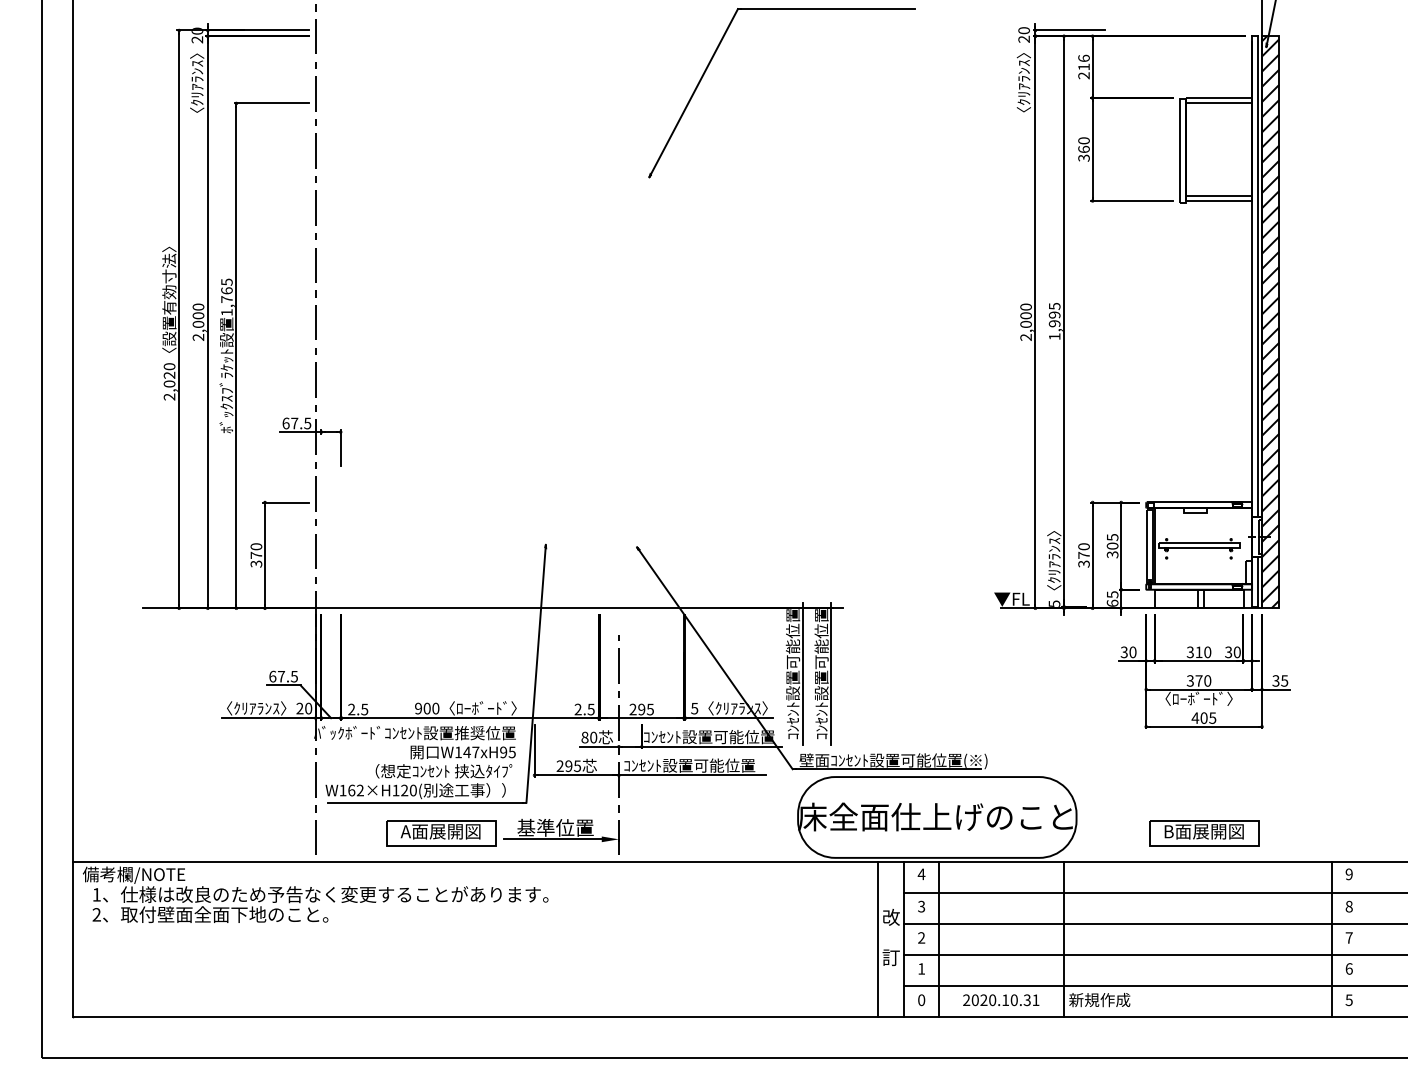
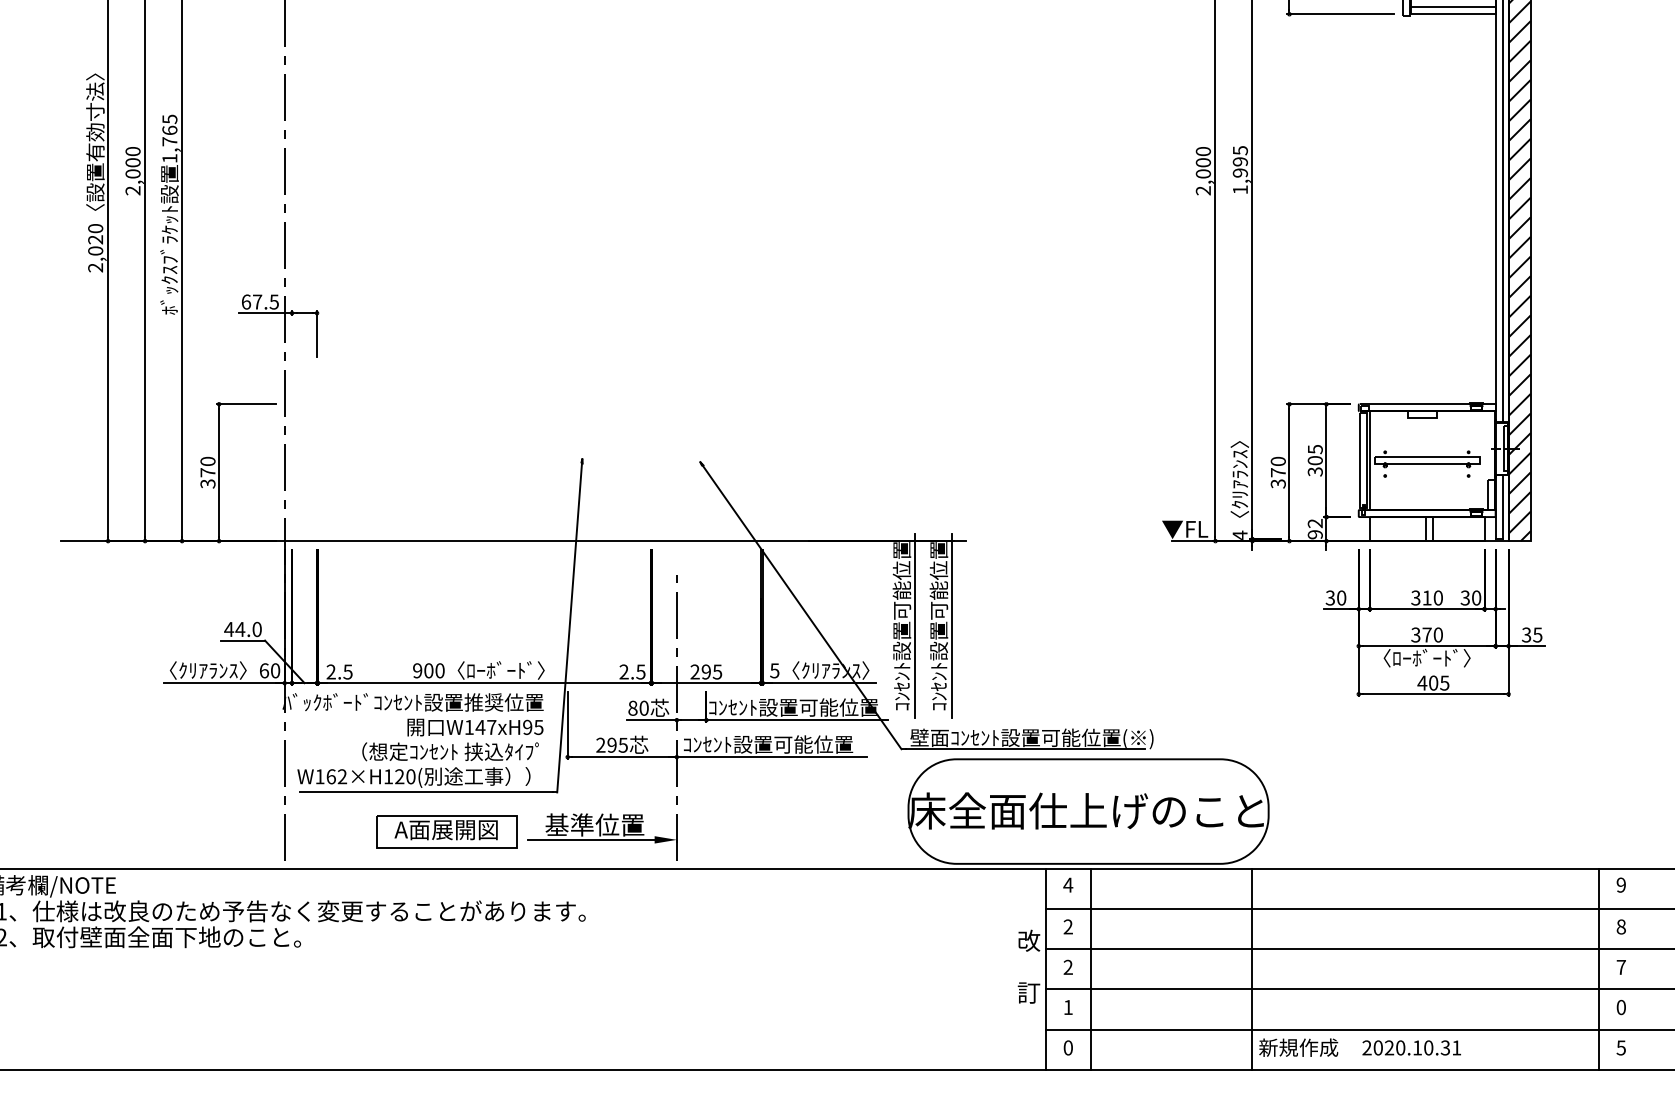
text: (1112, 598) -> (1315, 528), 65 -> 92
text: (1054, 603) -> (1240, 534), 5 -> 4
text: (282, 676) -> (241, 629), 67.5 -> 44.0
text: (299, 708) -> (263, 670), 20 -> 60
part: (1204, 833) -> (1434, 832), removed
text: (921, 906) -> (1068, 926), 3 -> 2
line: (878, 939) -> (1012, 969), removed
text: (1348, 968) -> (1620, 1006), 6 -> 0
text: (1001, 1000) -> (1412, 1048), moved

